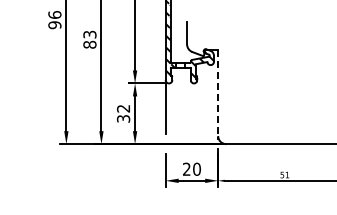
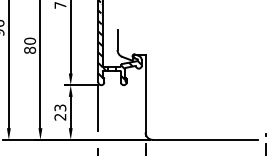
text: (89, 34) -> (29, 41), 83 -> 80
line: (218, 93) -> (145, 94), dashed -> solid
text: (123, 113) -> (60, 112), 32 -> 23

